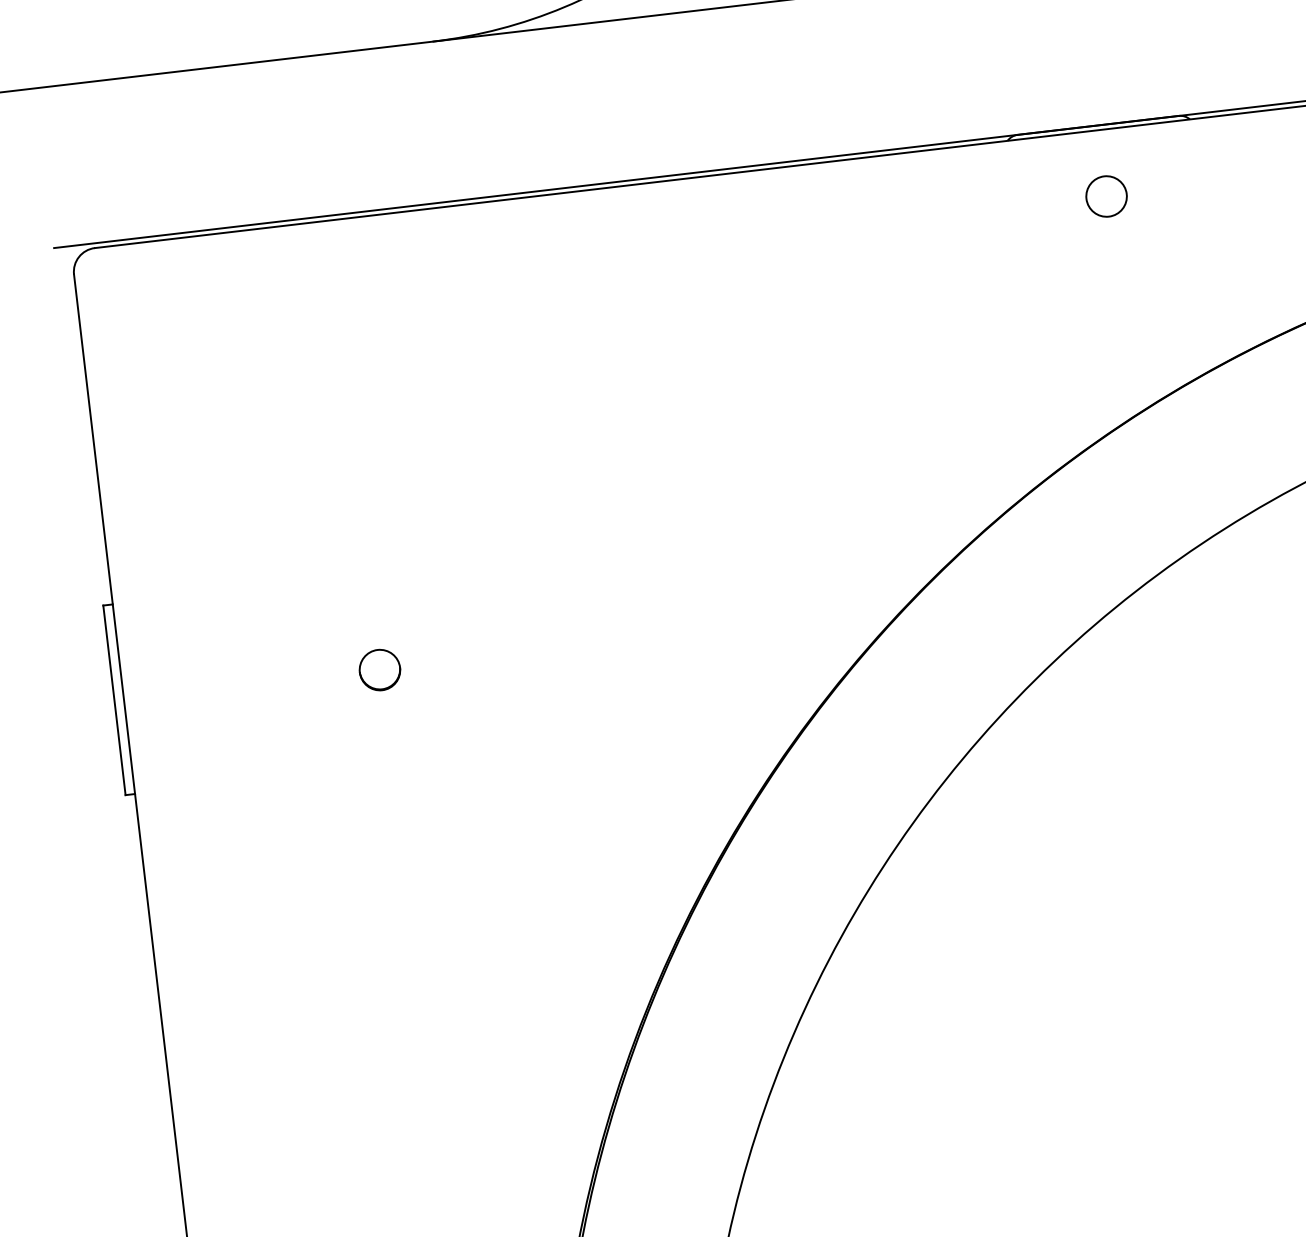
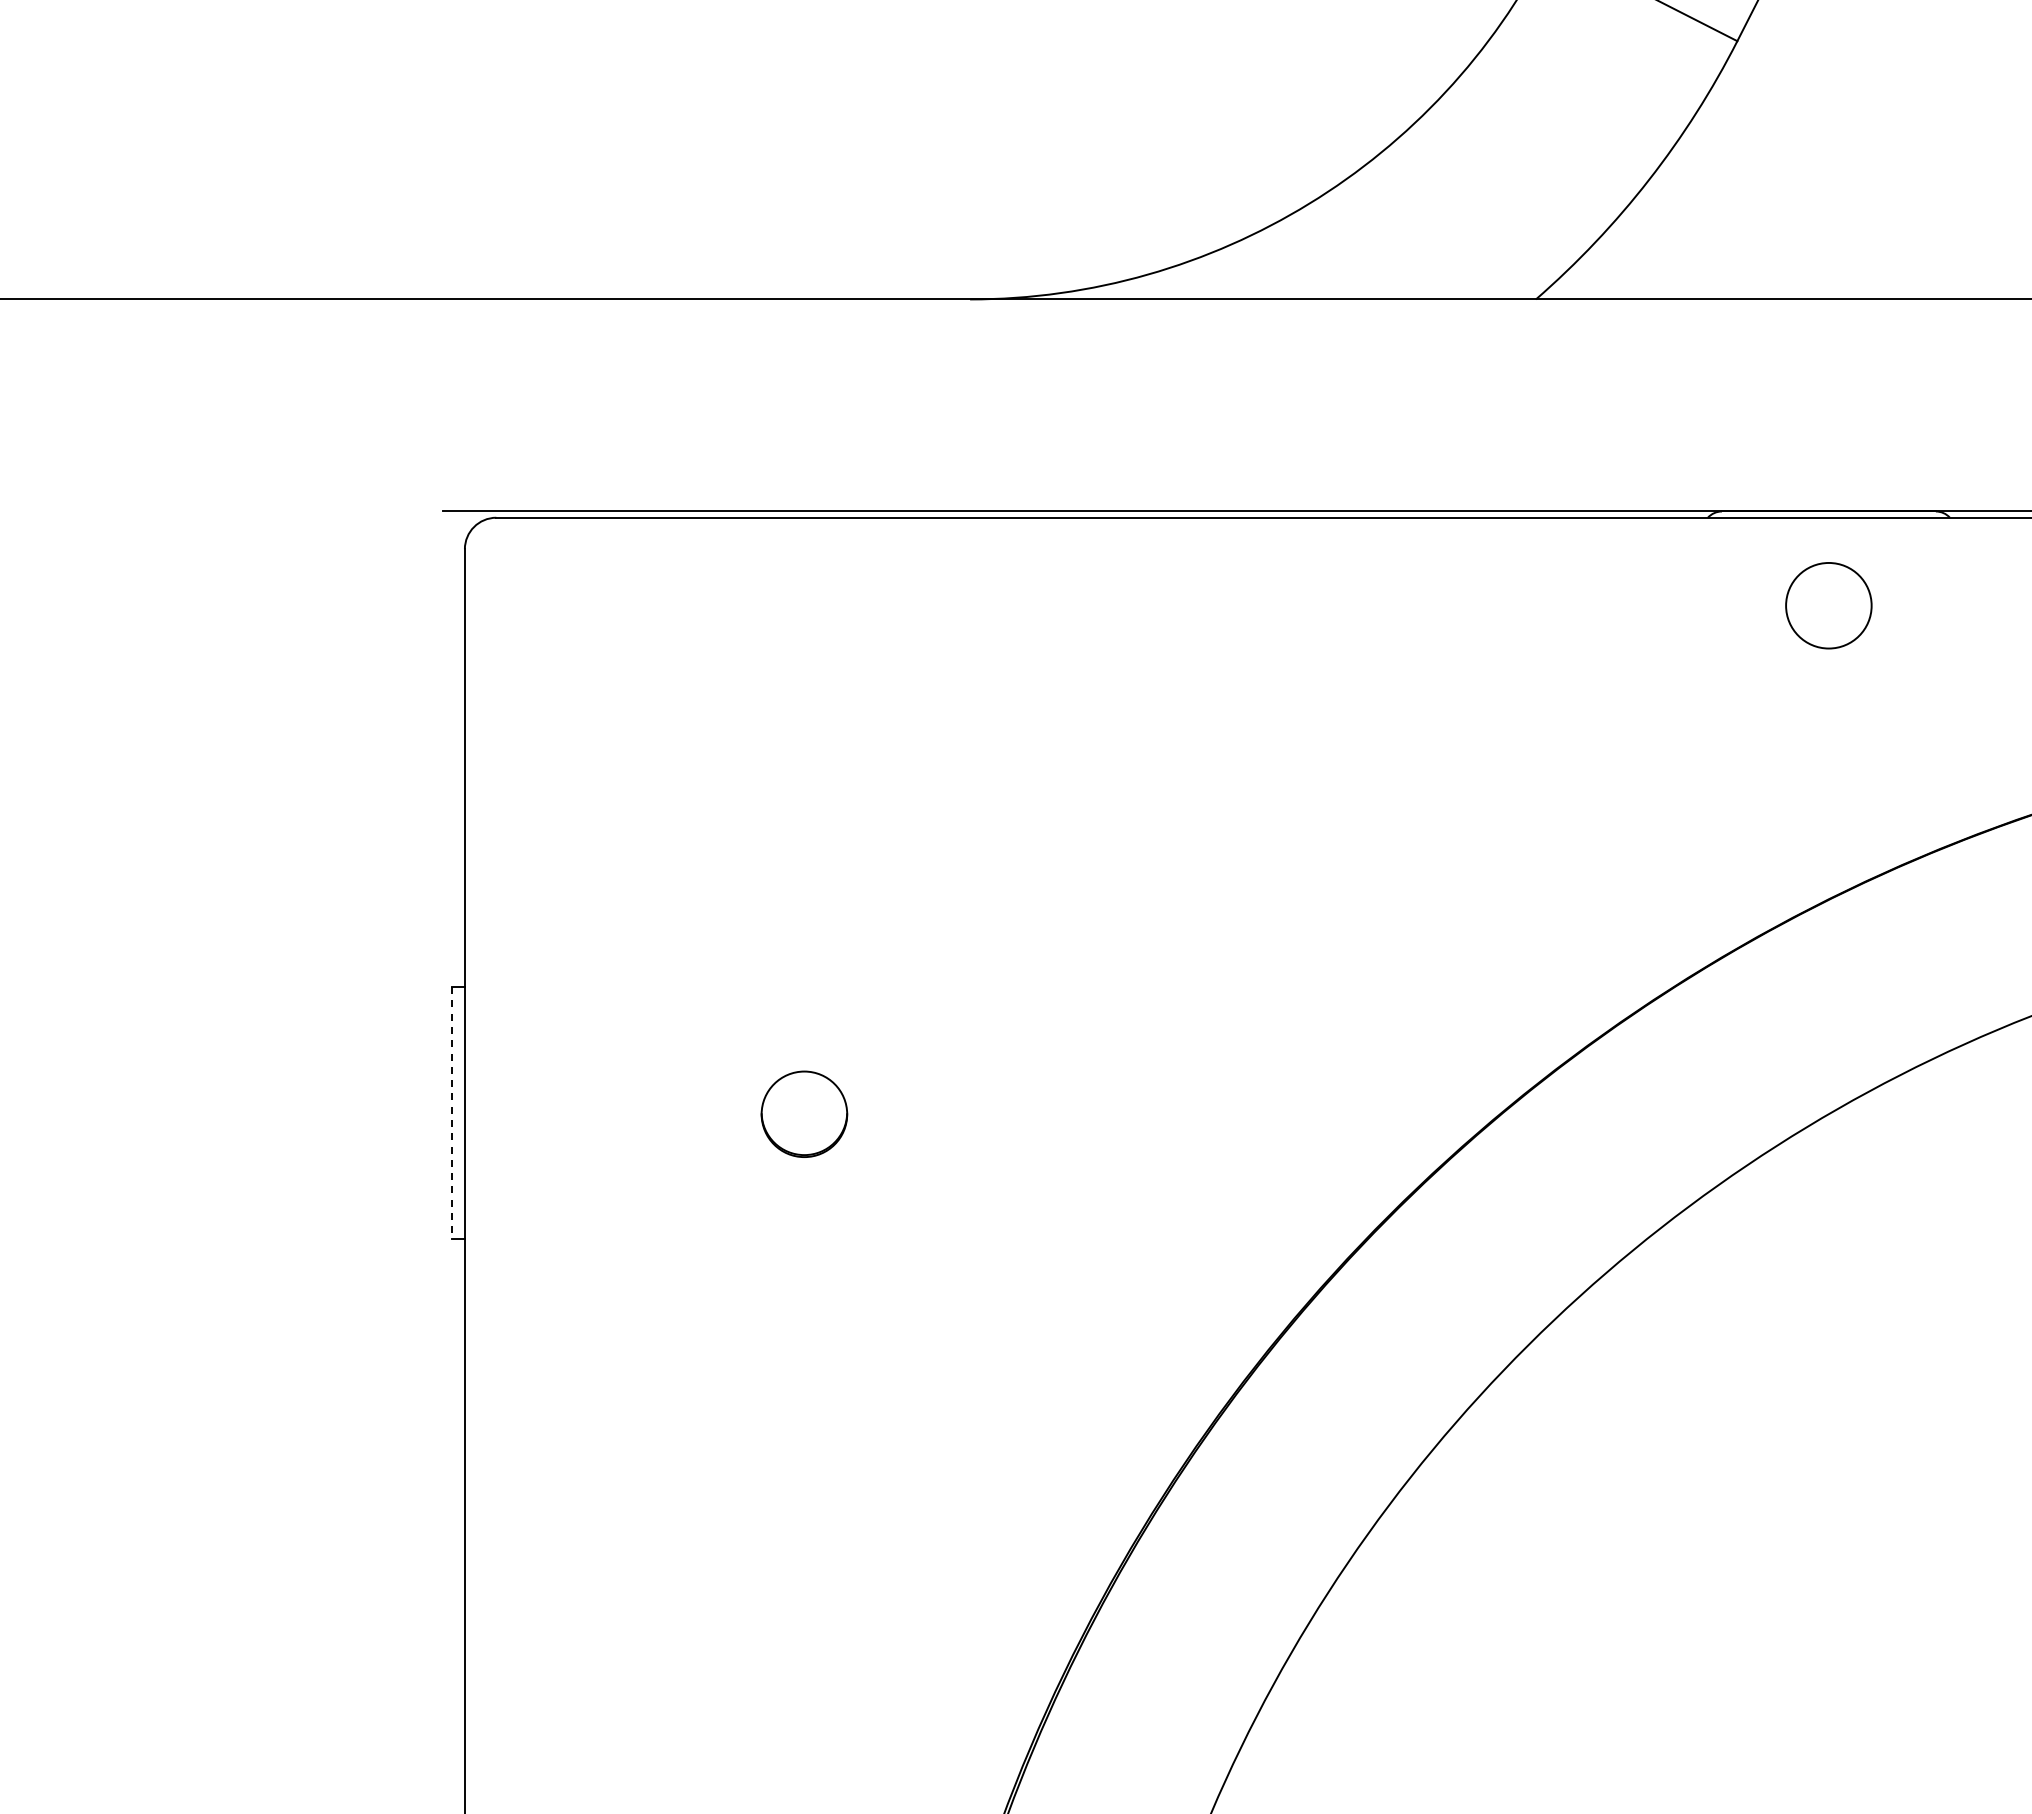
circle: (1106, 196) -> (1828, 605), size x1.6
circle: (379, 669) -> (804, 1113), size x1.6
line: (114, 699) -> (452, 1112), solid -> dashed

